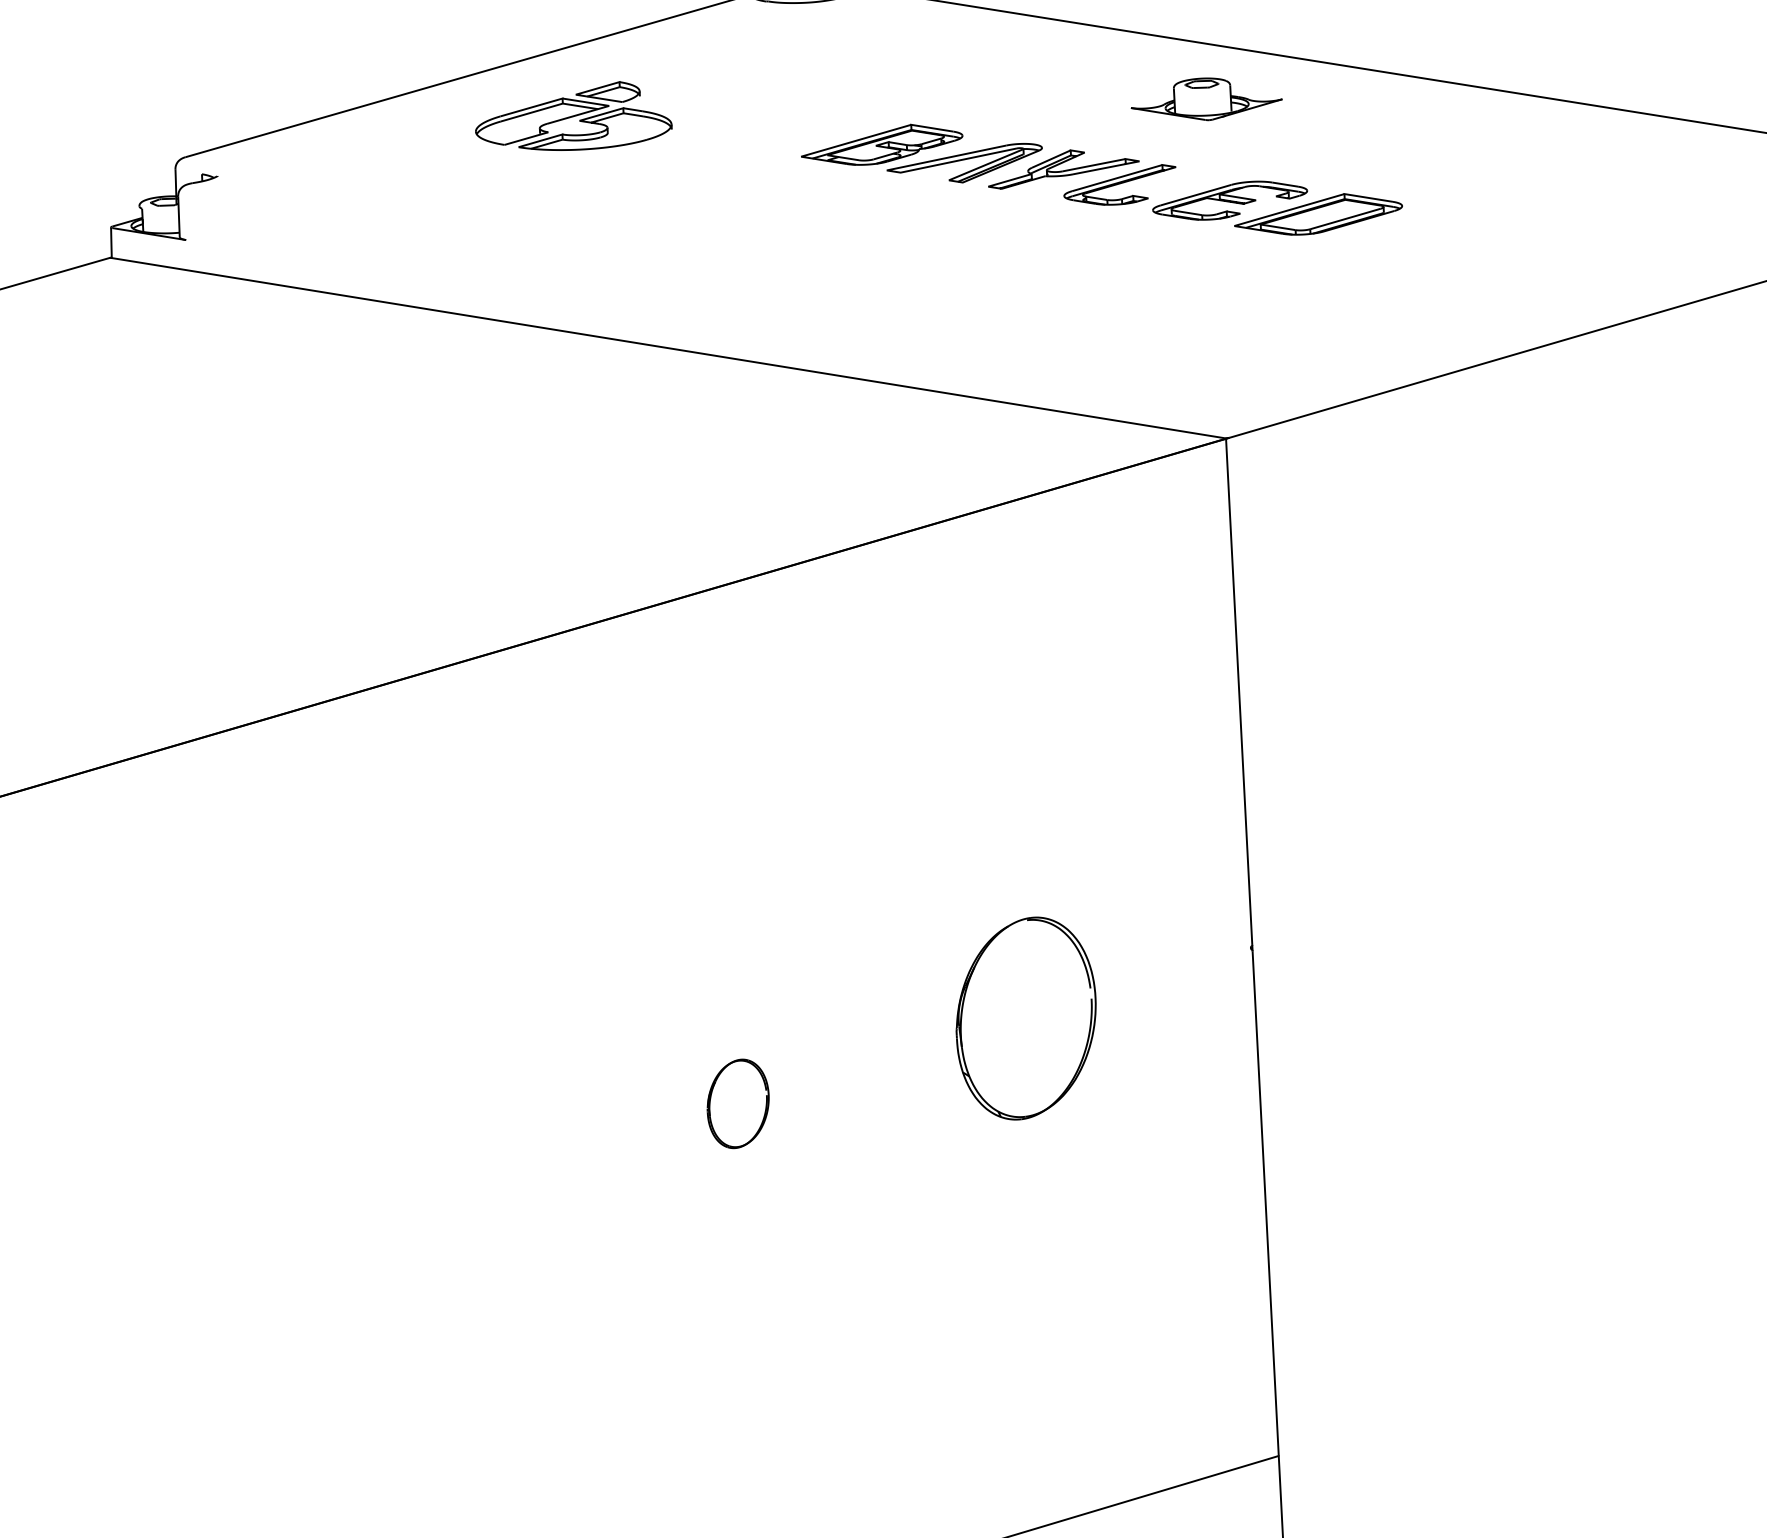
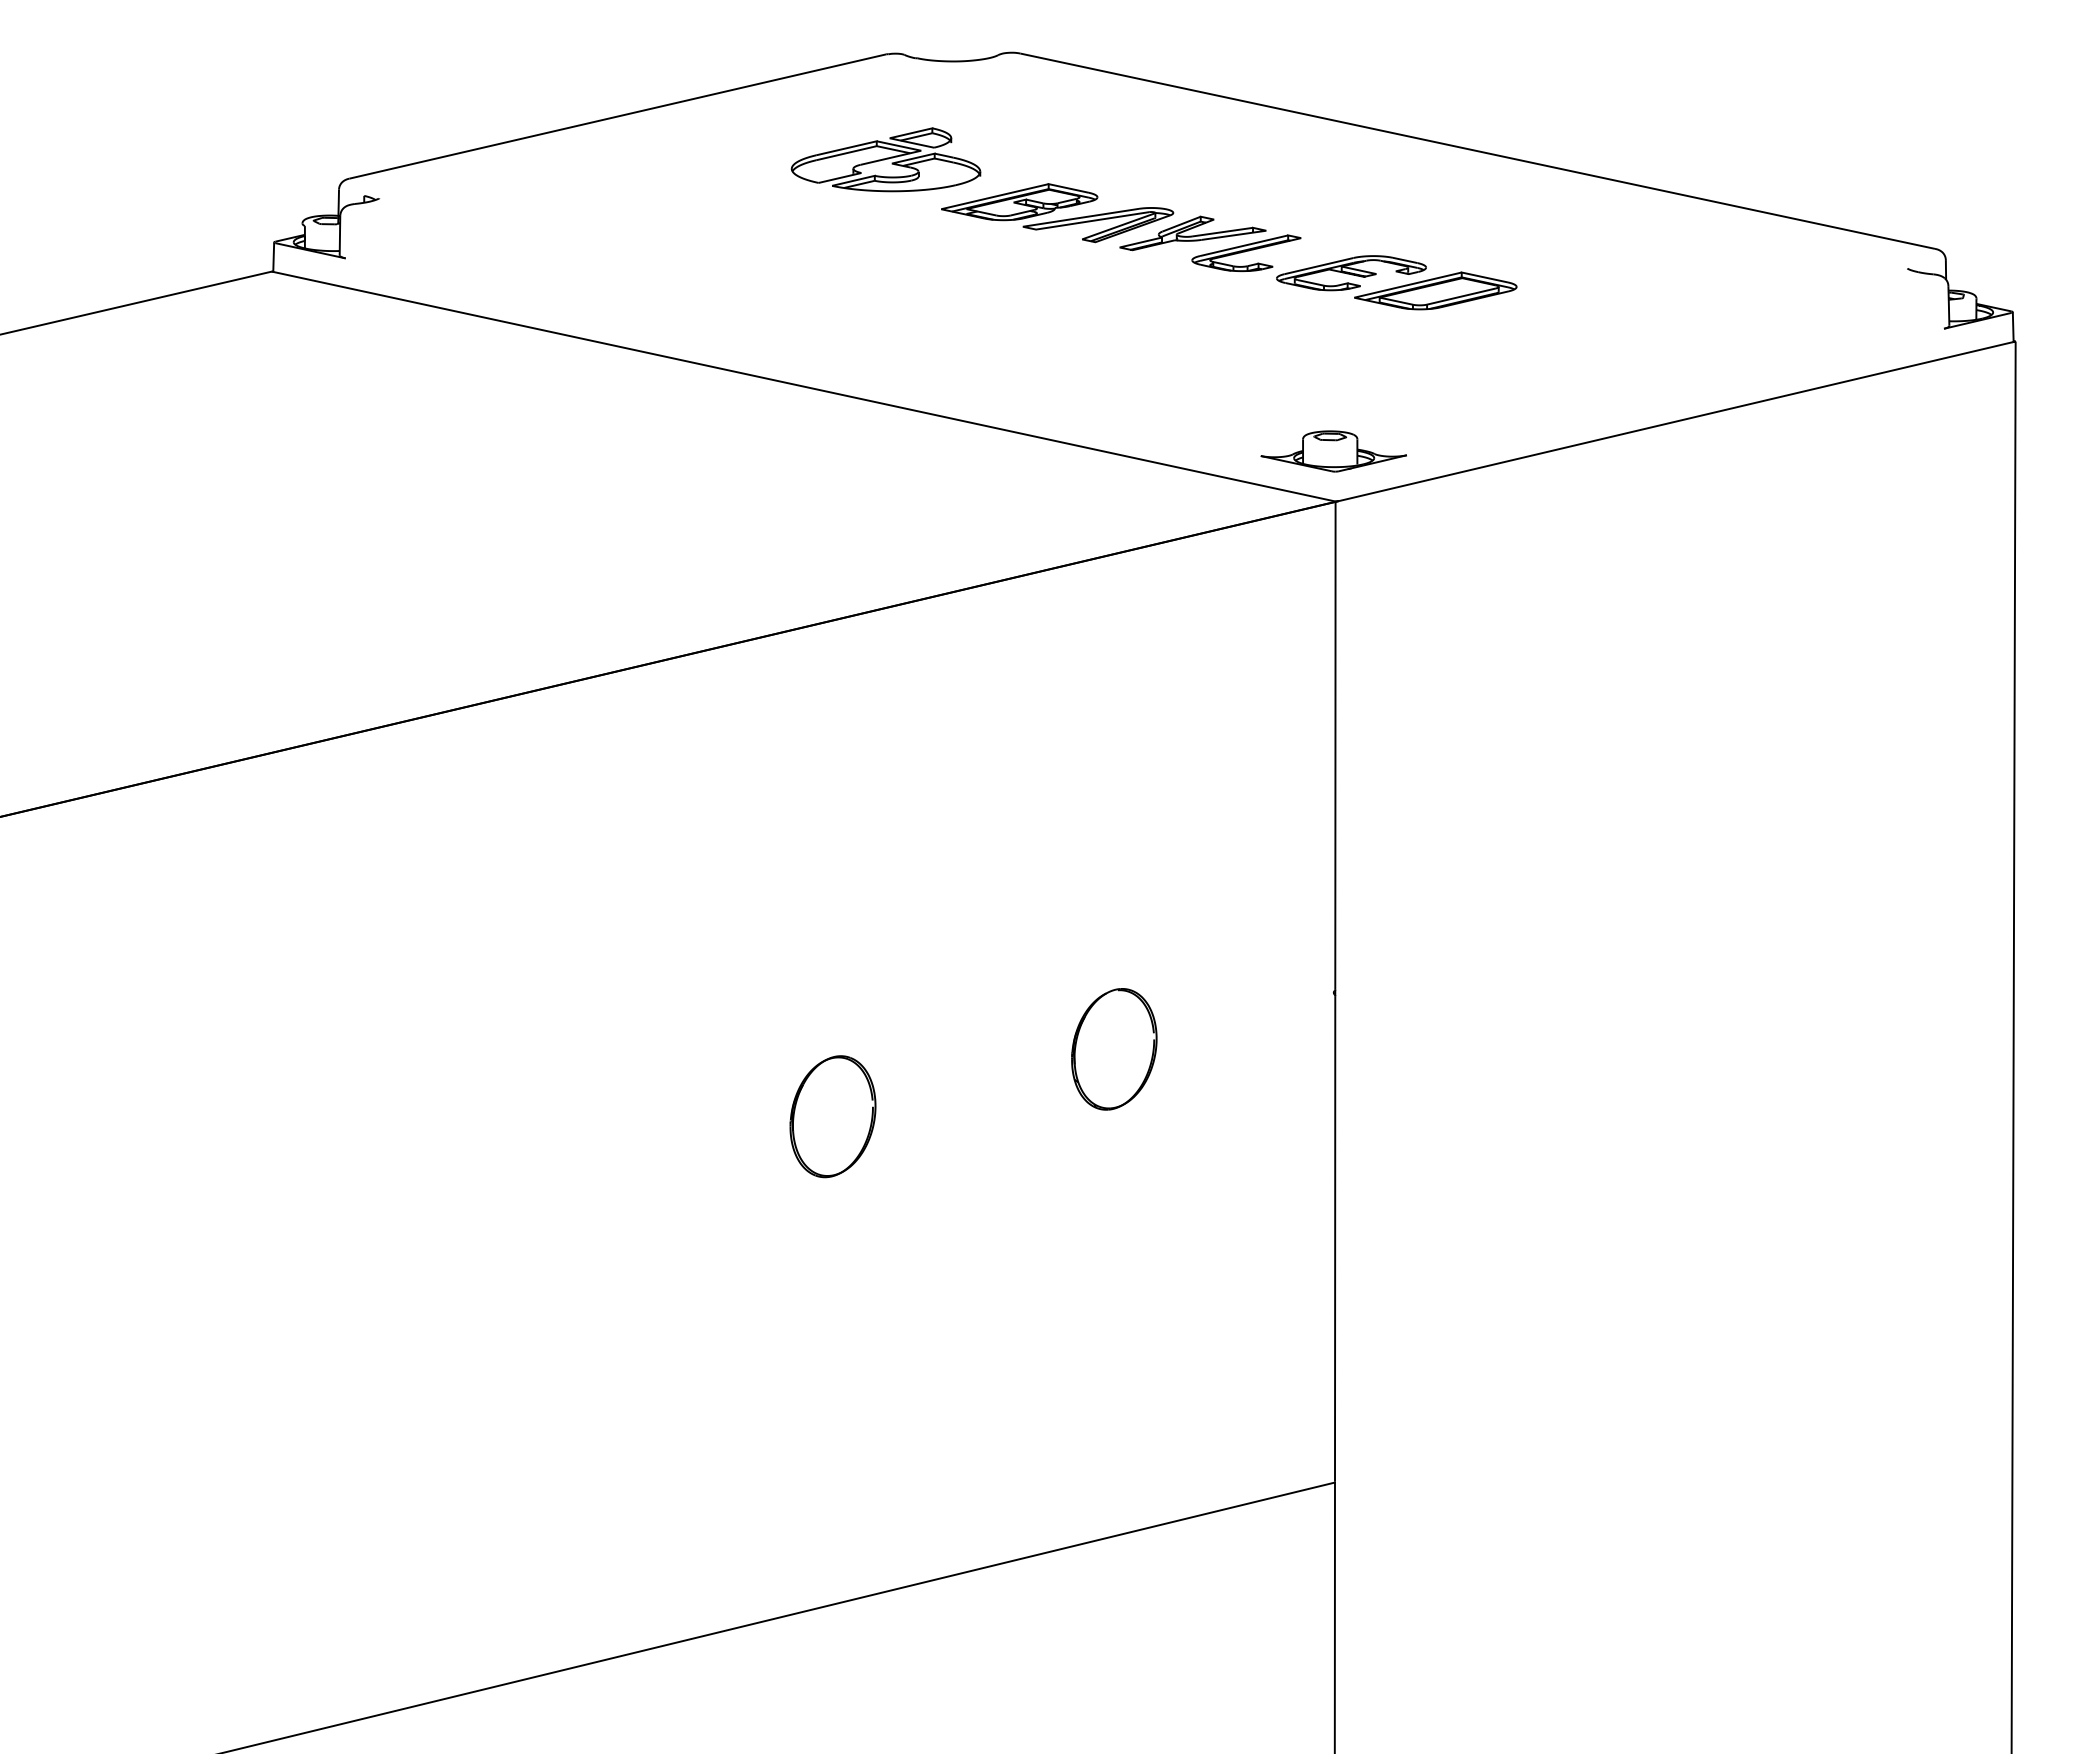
part: (1206, 99) -> (1333, 451), moved
part: (572, 116) -> (885, 159), moved
part: (1026, 1018) -> (1114, 1049), size x0.62
part: (737, 1103) -> (832, 1116), size x1.43

